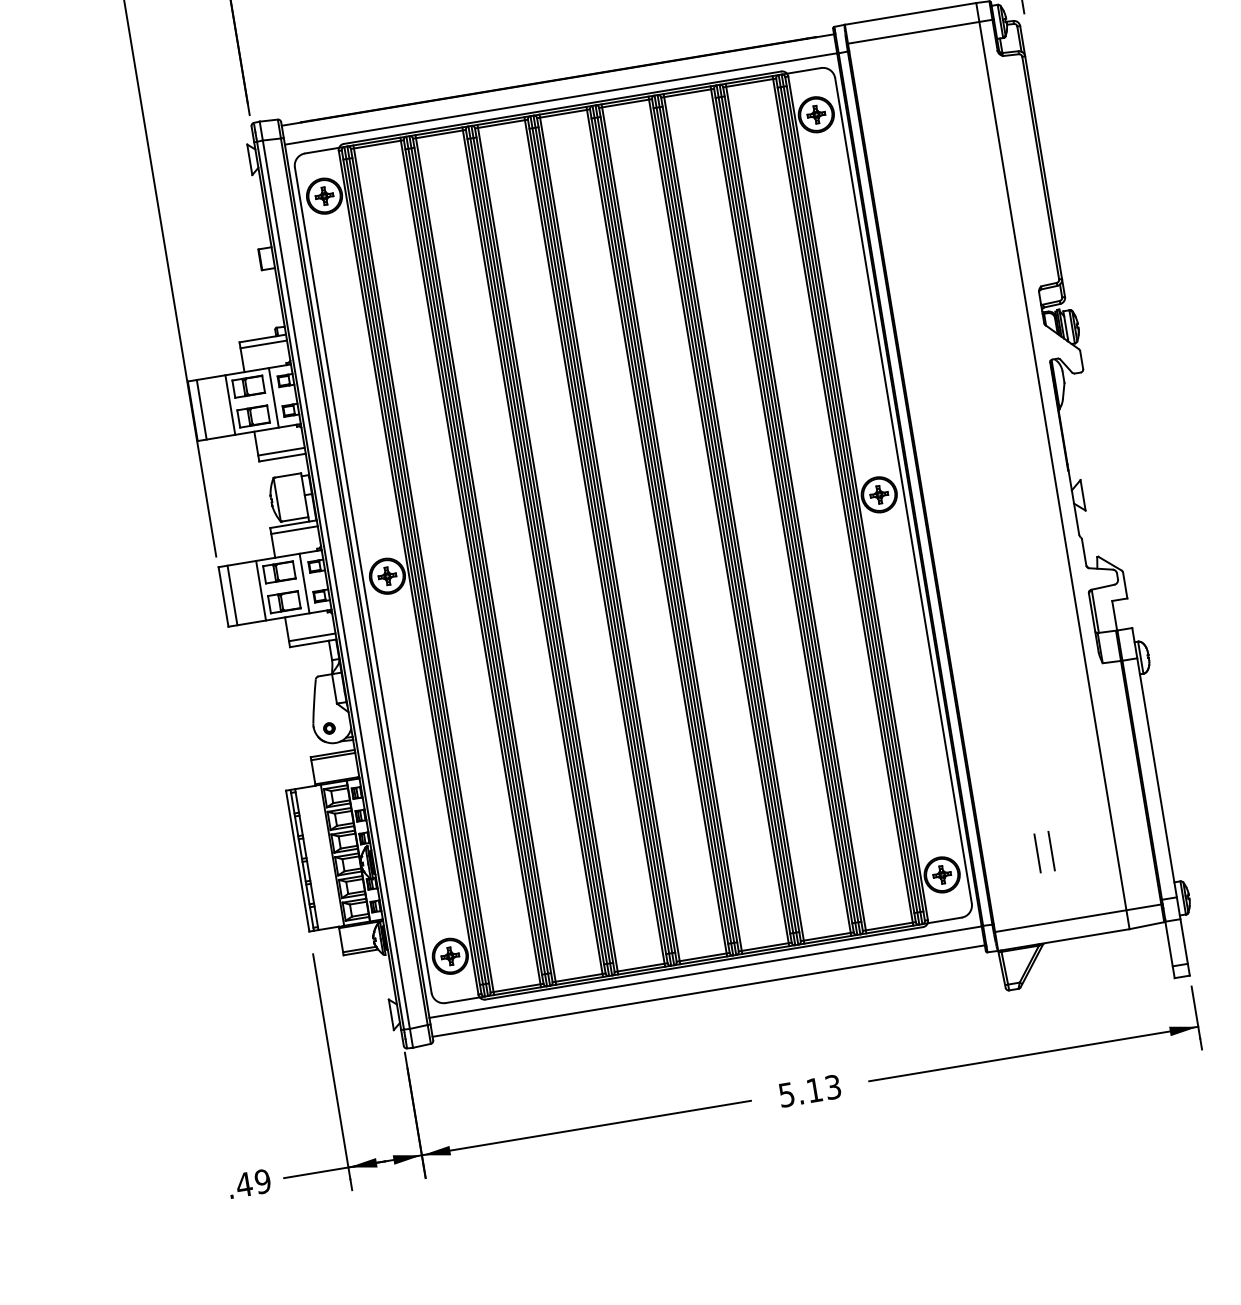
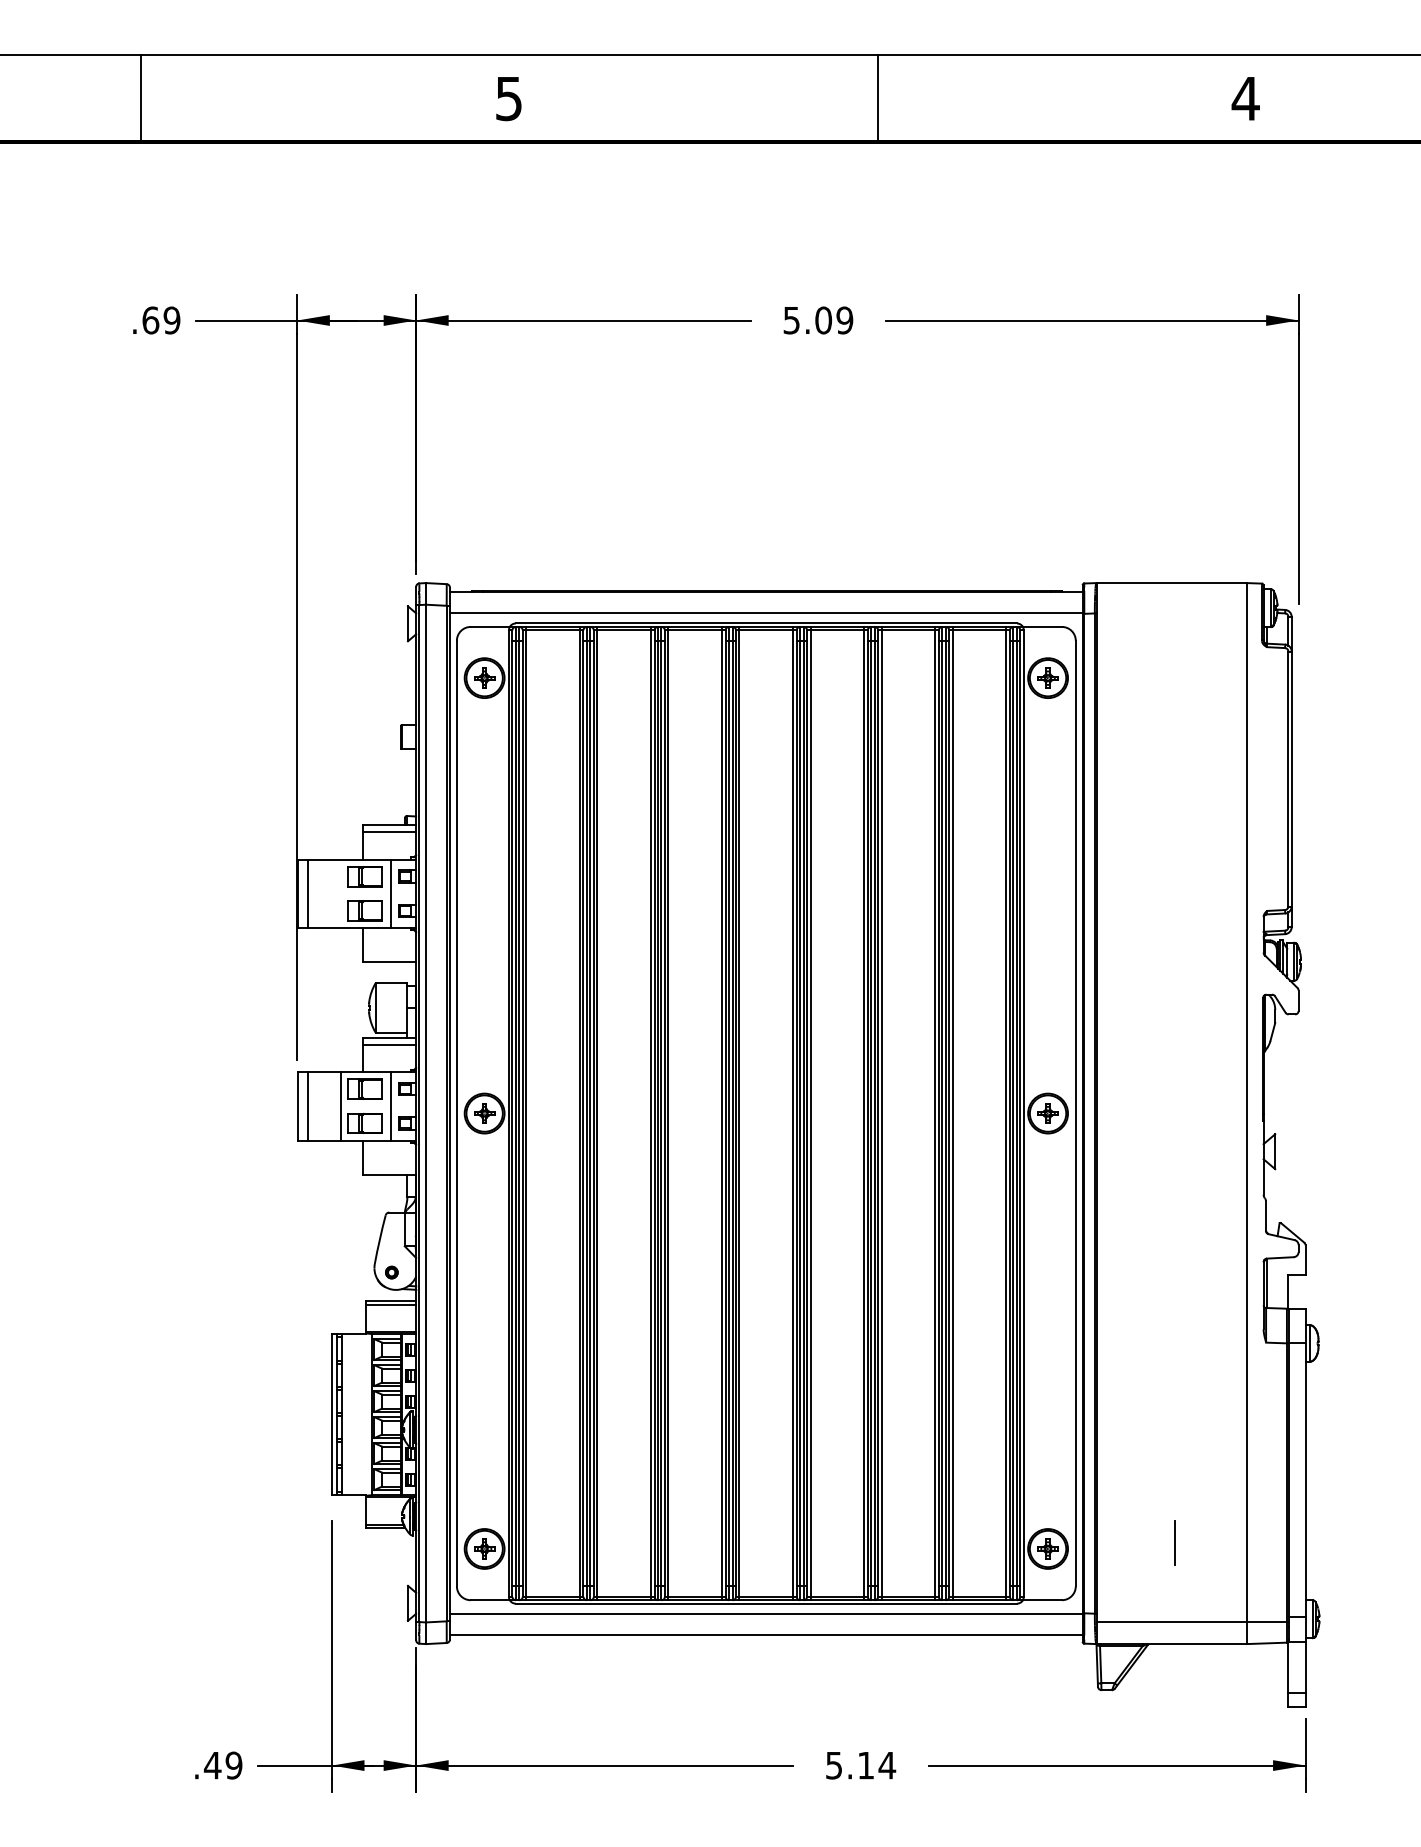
line: (920, 31) -> (1179, 604), removed
line: (230, 404) -> (341, 893), removed
line: (281, 452) -> (389, 955), removed
line: (312, 637) -> (389, 1167), removed
line: (1037, 853) -> (1158, 1542), removed
text: (833, 1087) -> (887, 1765), 5.13 -> 5.14

